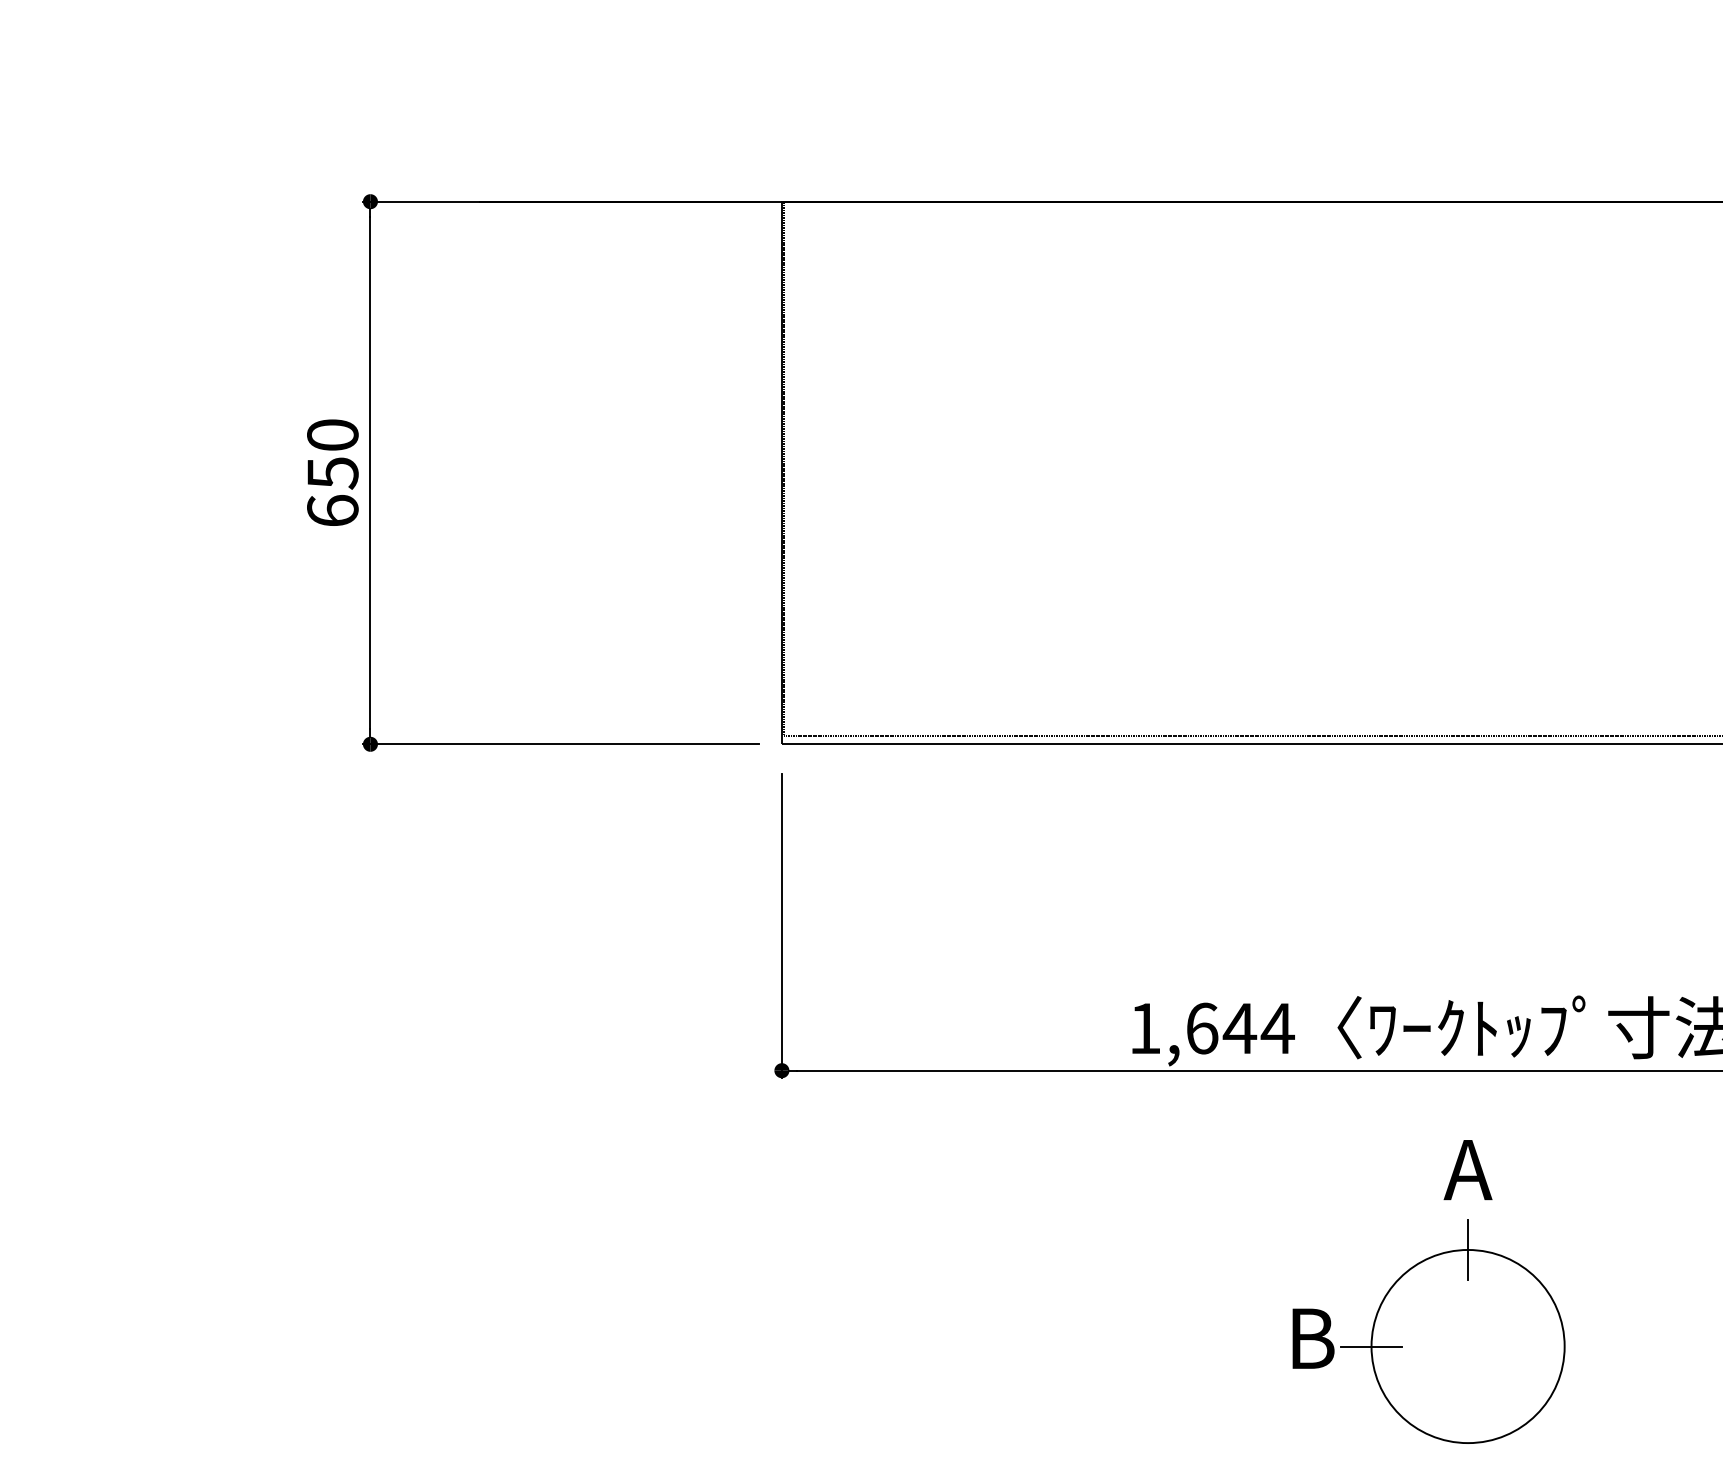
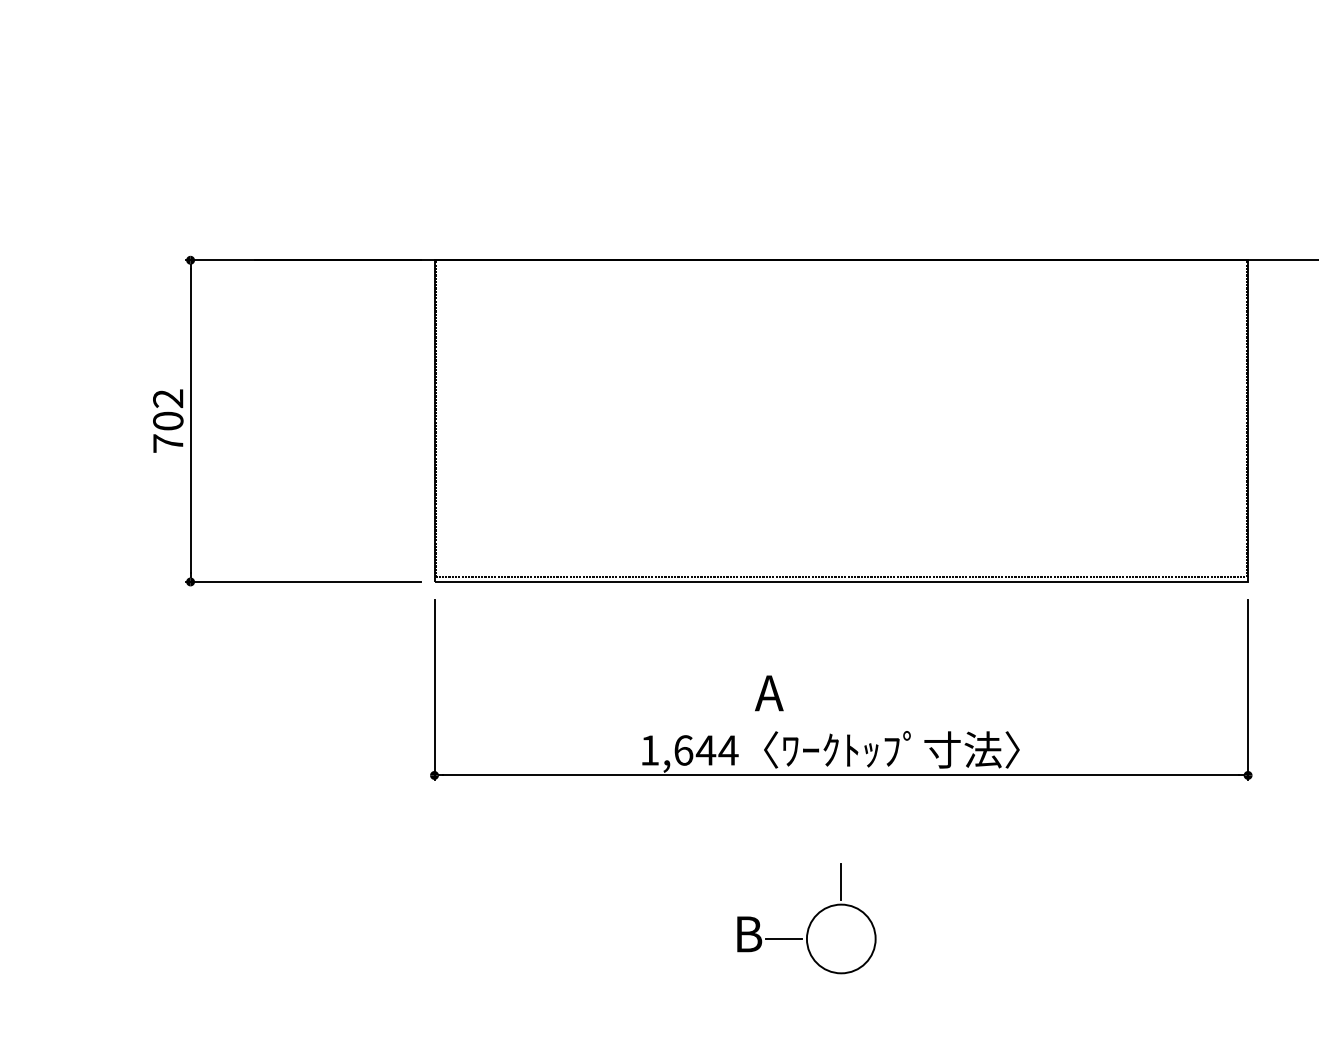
text: (333, 471) -> (168, 420), 650 -> 702
text: (1468, 1170) -> (769, 693), moved
circle: (1468, 1345) -> (841, 938), size x0.6

